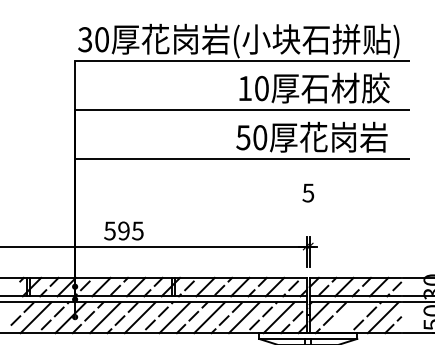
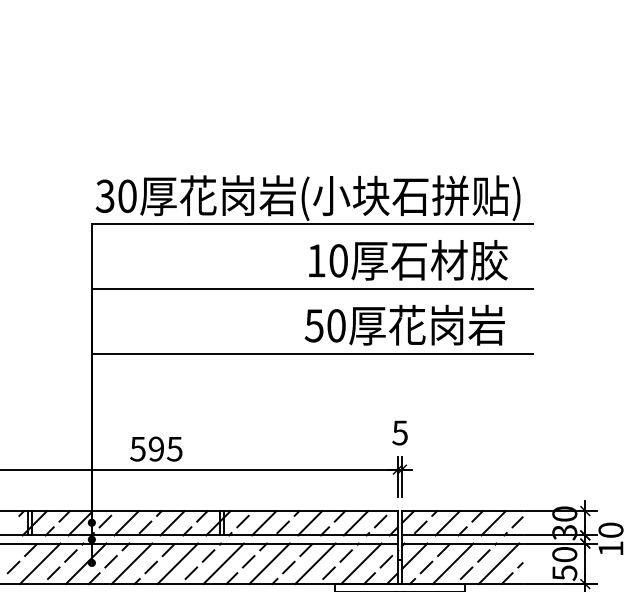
text: (307, 192) -> (399, 432), moved
line: (347, 317) -> (452, 563), added

